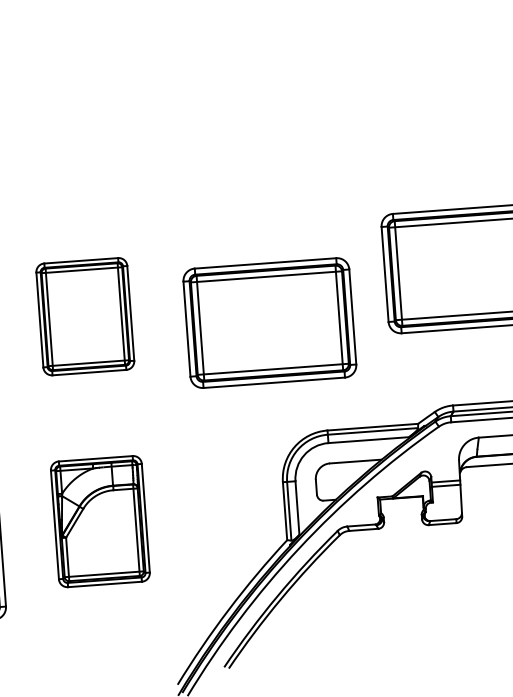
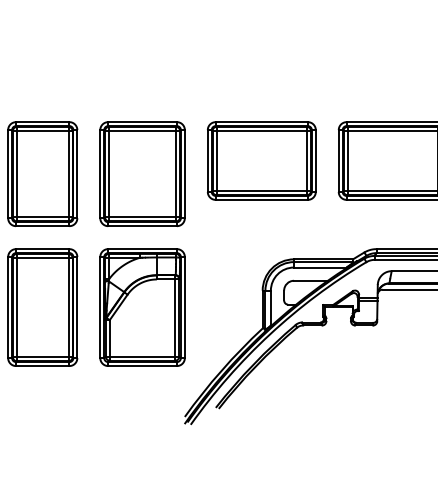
part: (85, 315) -> (142, 173), size x1.43
part: (269, 322) -> (261, 160), moved
part: (100, 521) -> (142, 307), size x1.43

